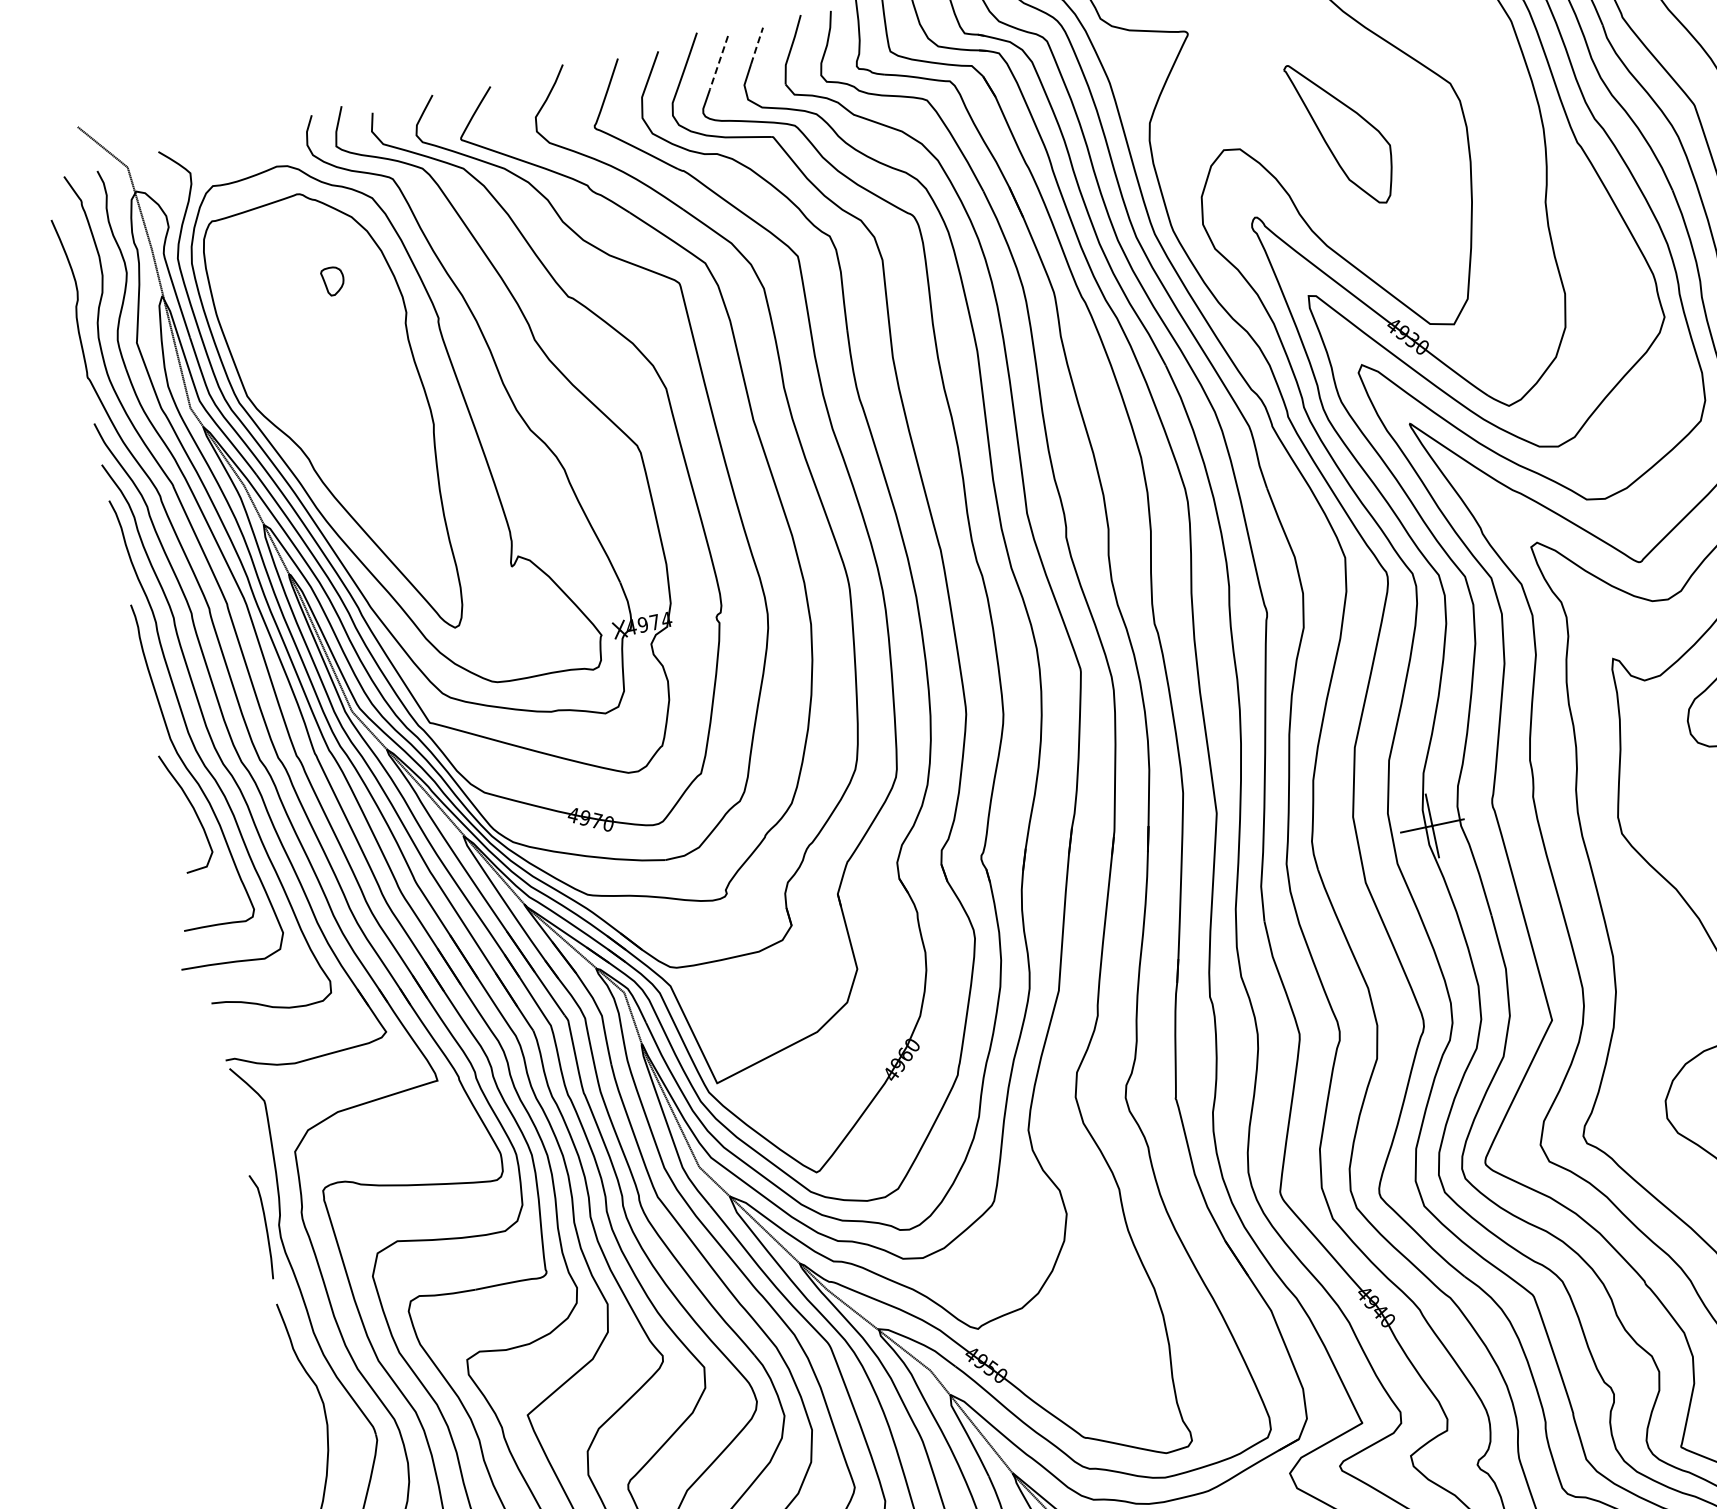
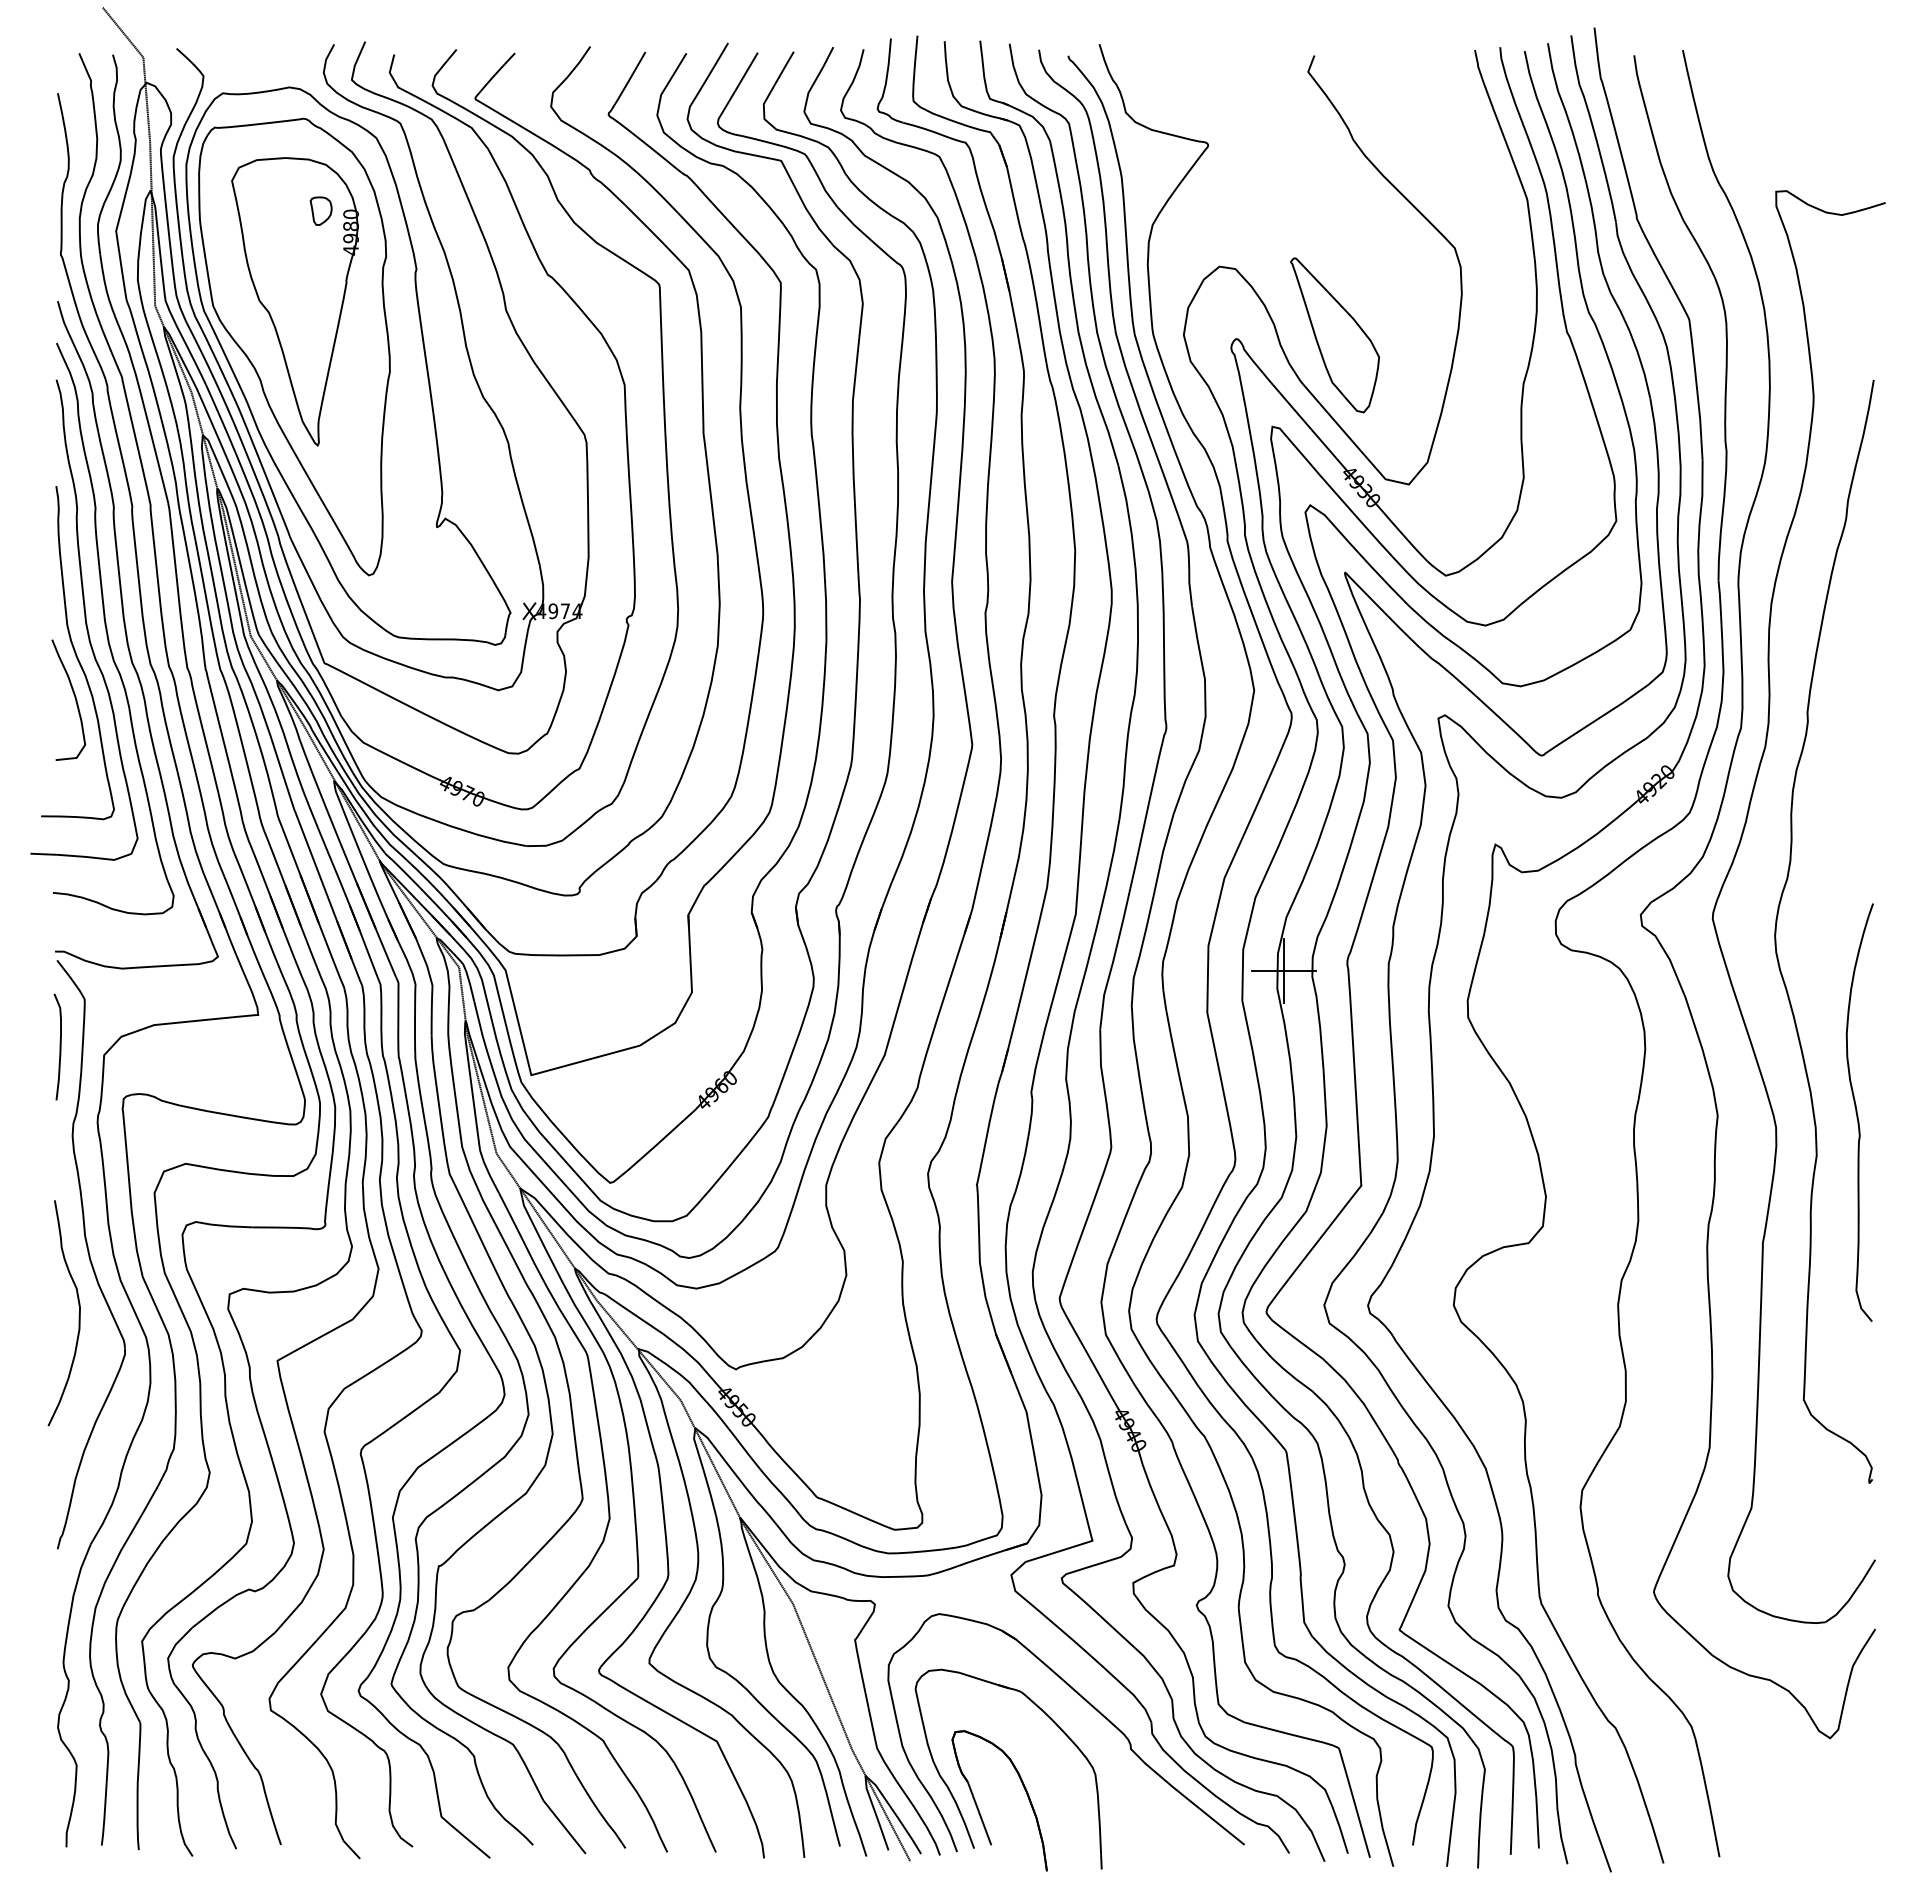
line: (757, 45) -> (784, 67), dashed -> solid
line: (719, 63) -> (743, 77), dashed -> solid
part: (1341, 133) -> (1334, 335), moved
part: (325, 375) -> (294, 301), added
curve: (265, 1225) -> (59, 1046), moved

